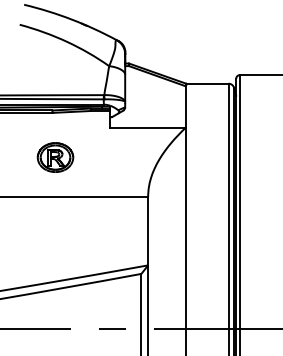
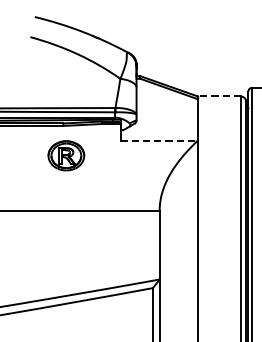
line: (206, 83) -> (218, 96), solid -> dashed
line: (148, 127) -> (160, 140), solid -> dashed
part: (55, 157) -> (66, 155), moved

